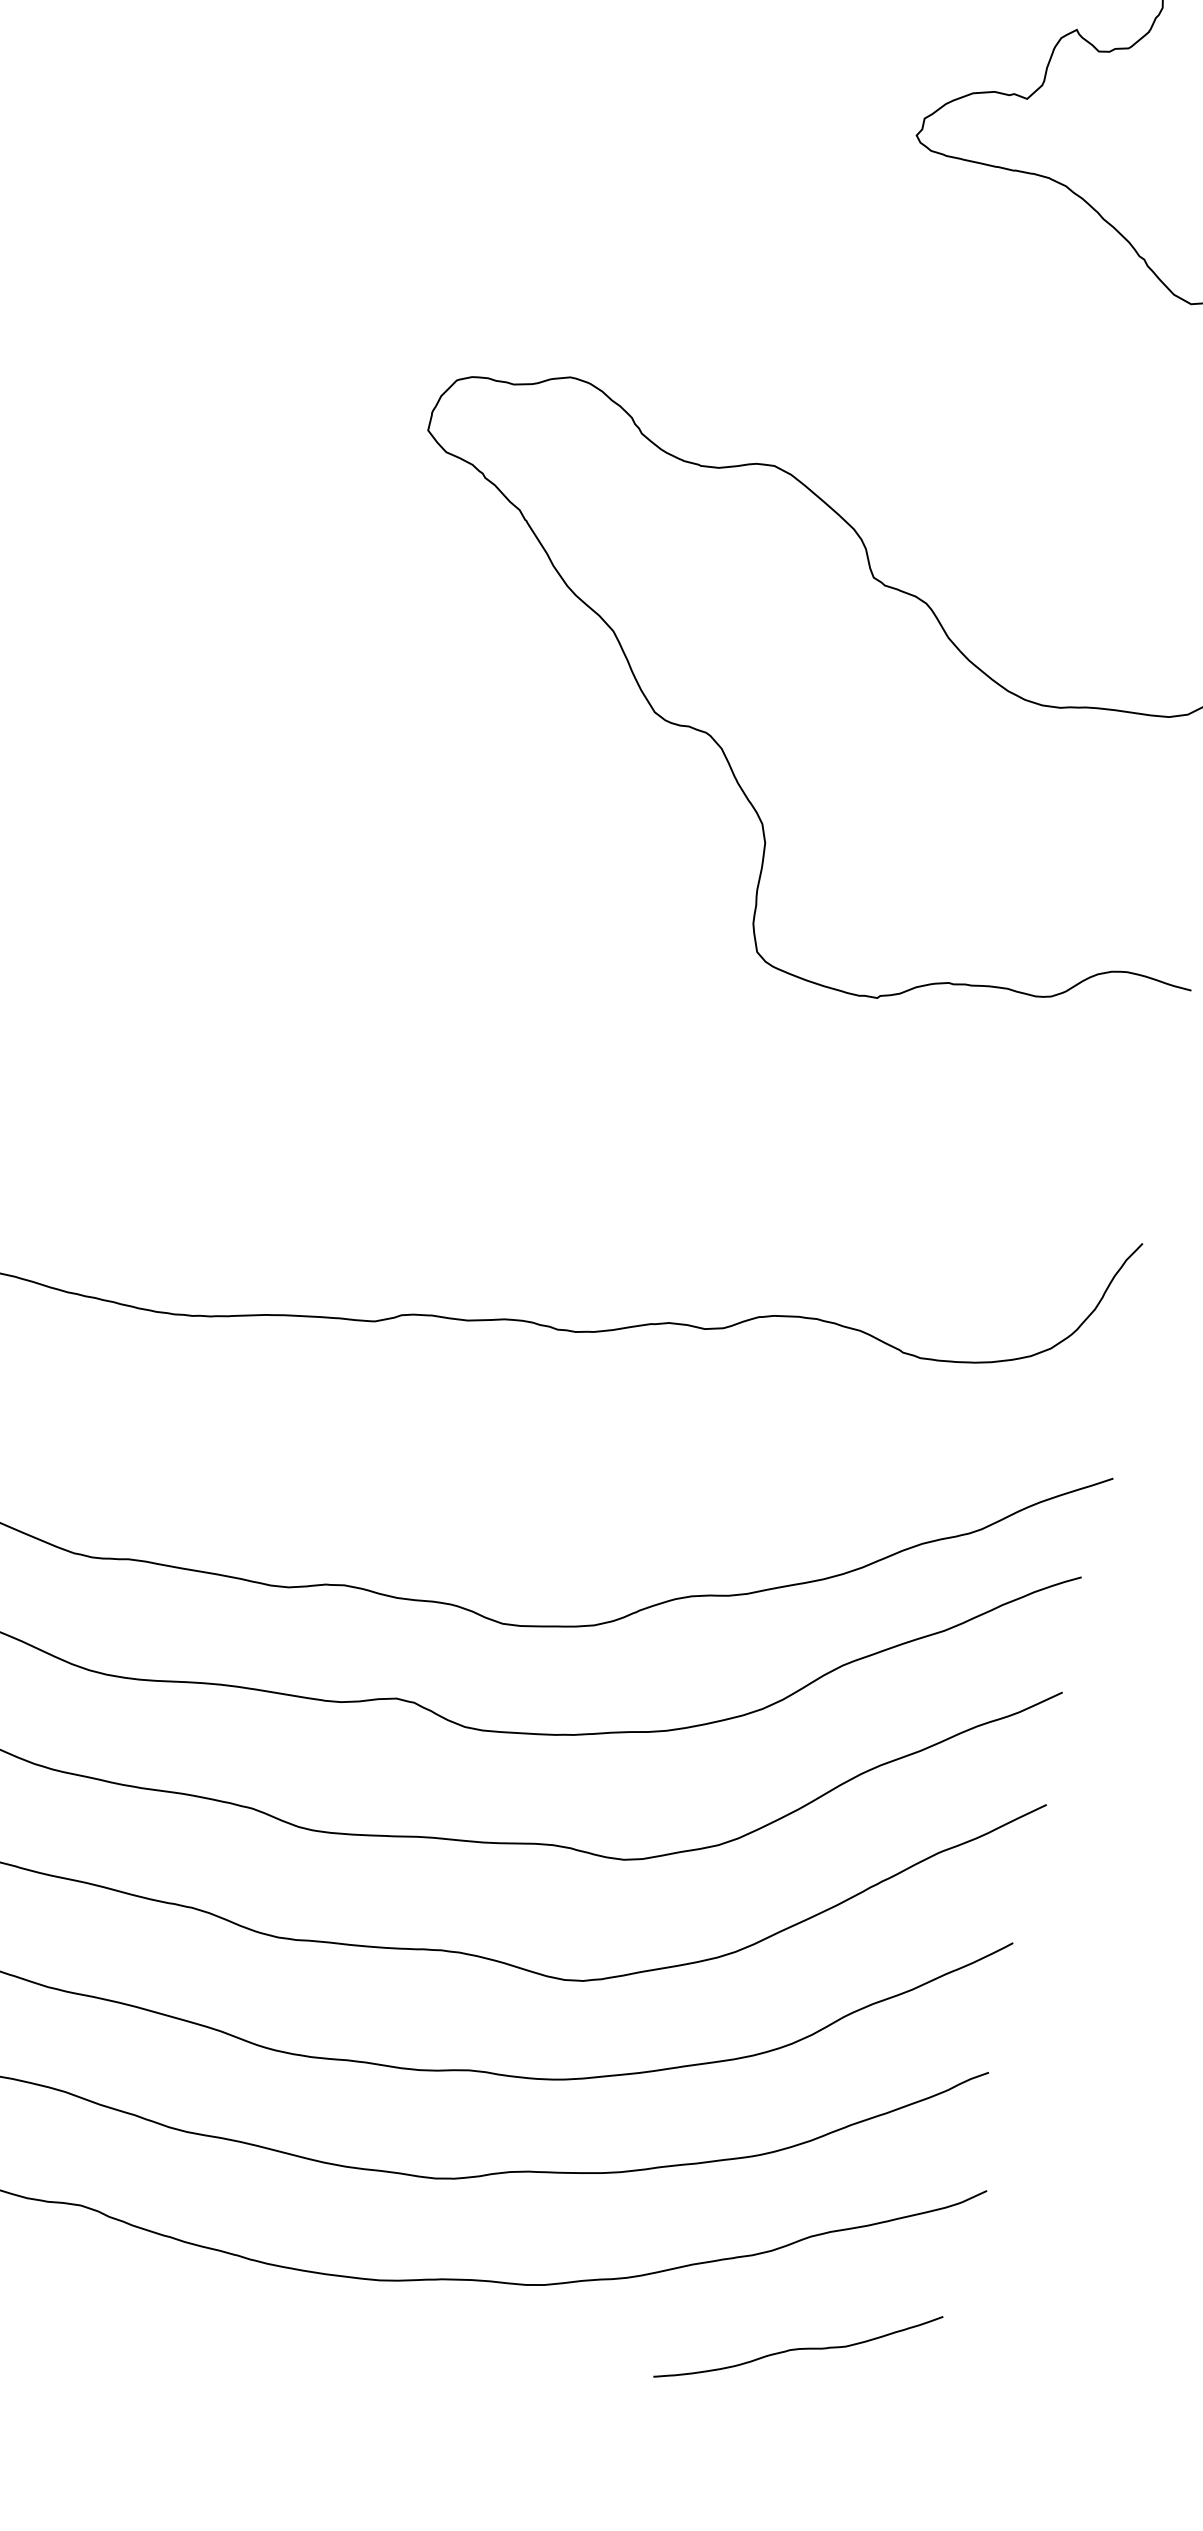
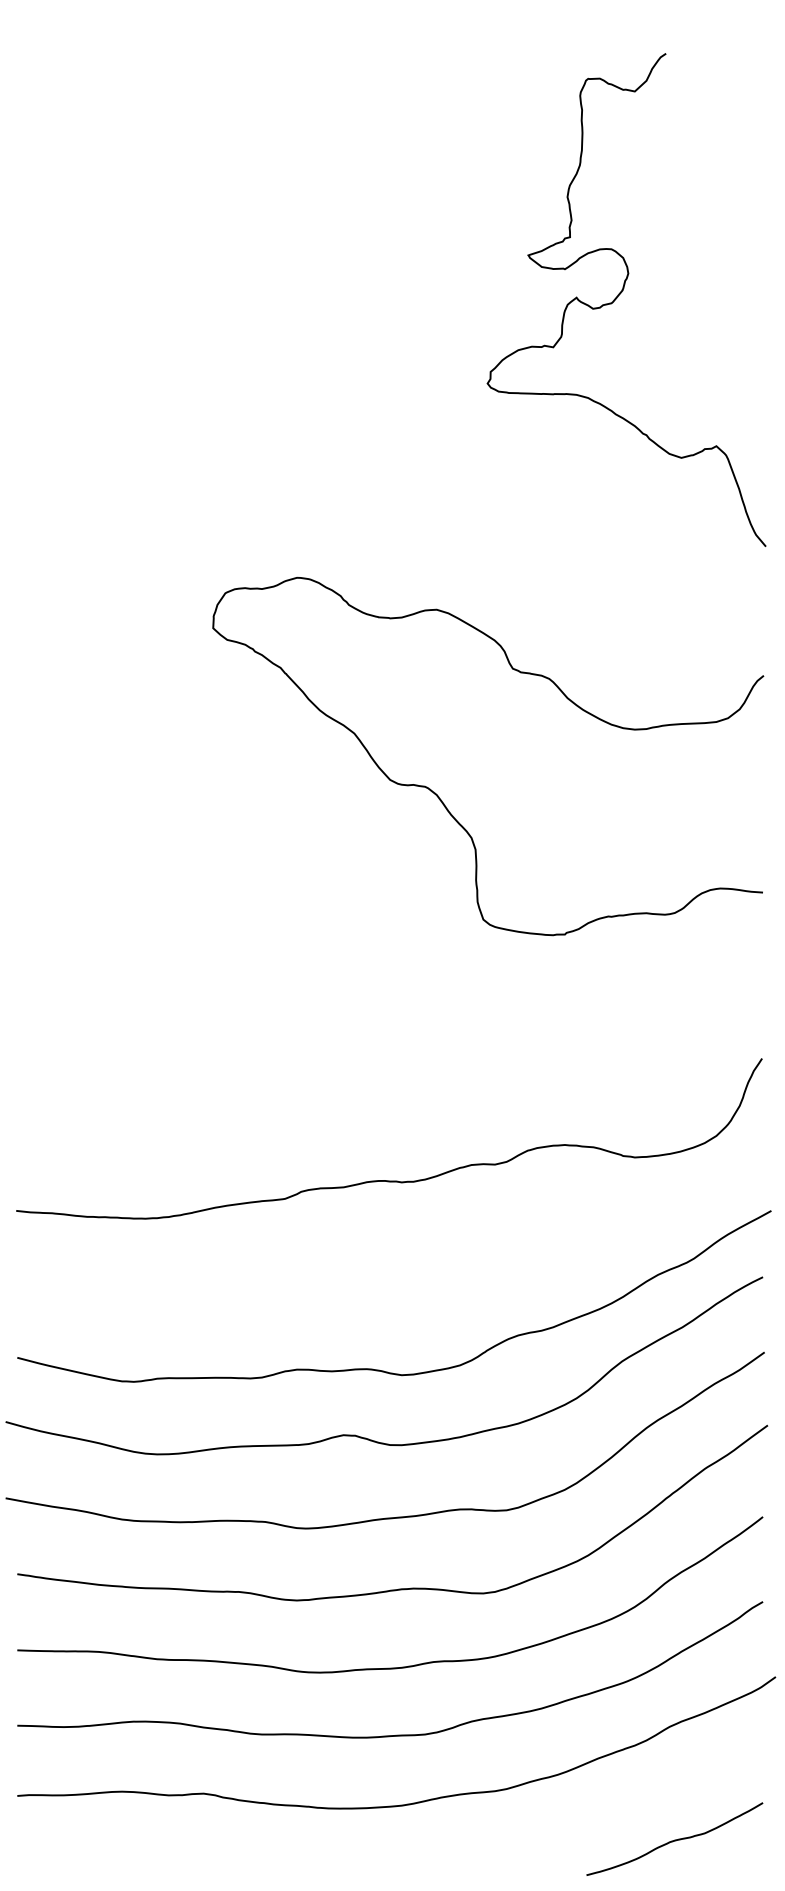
curve: (797, 2347) -> (674, 1839), moved

